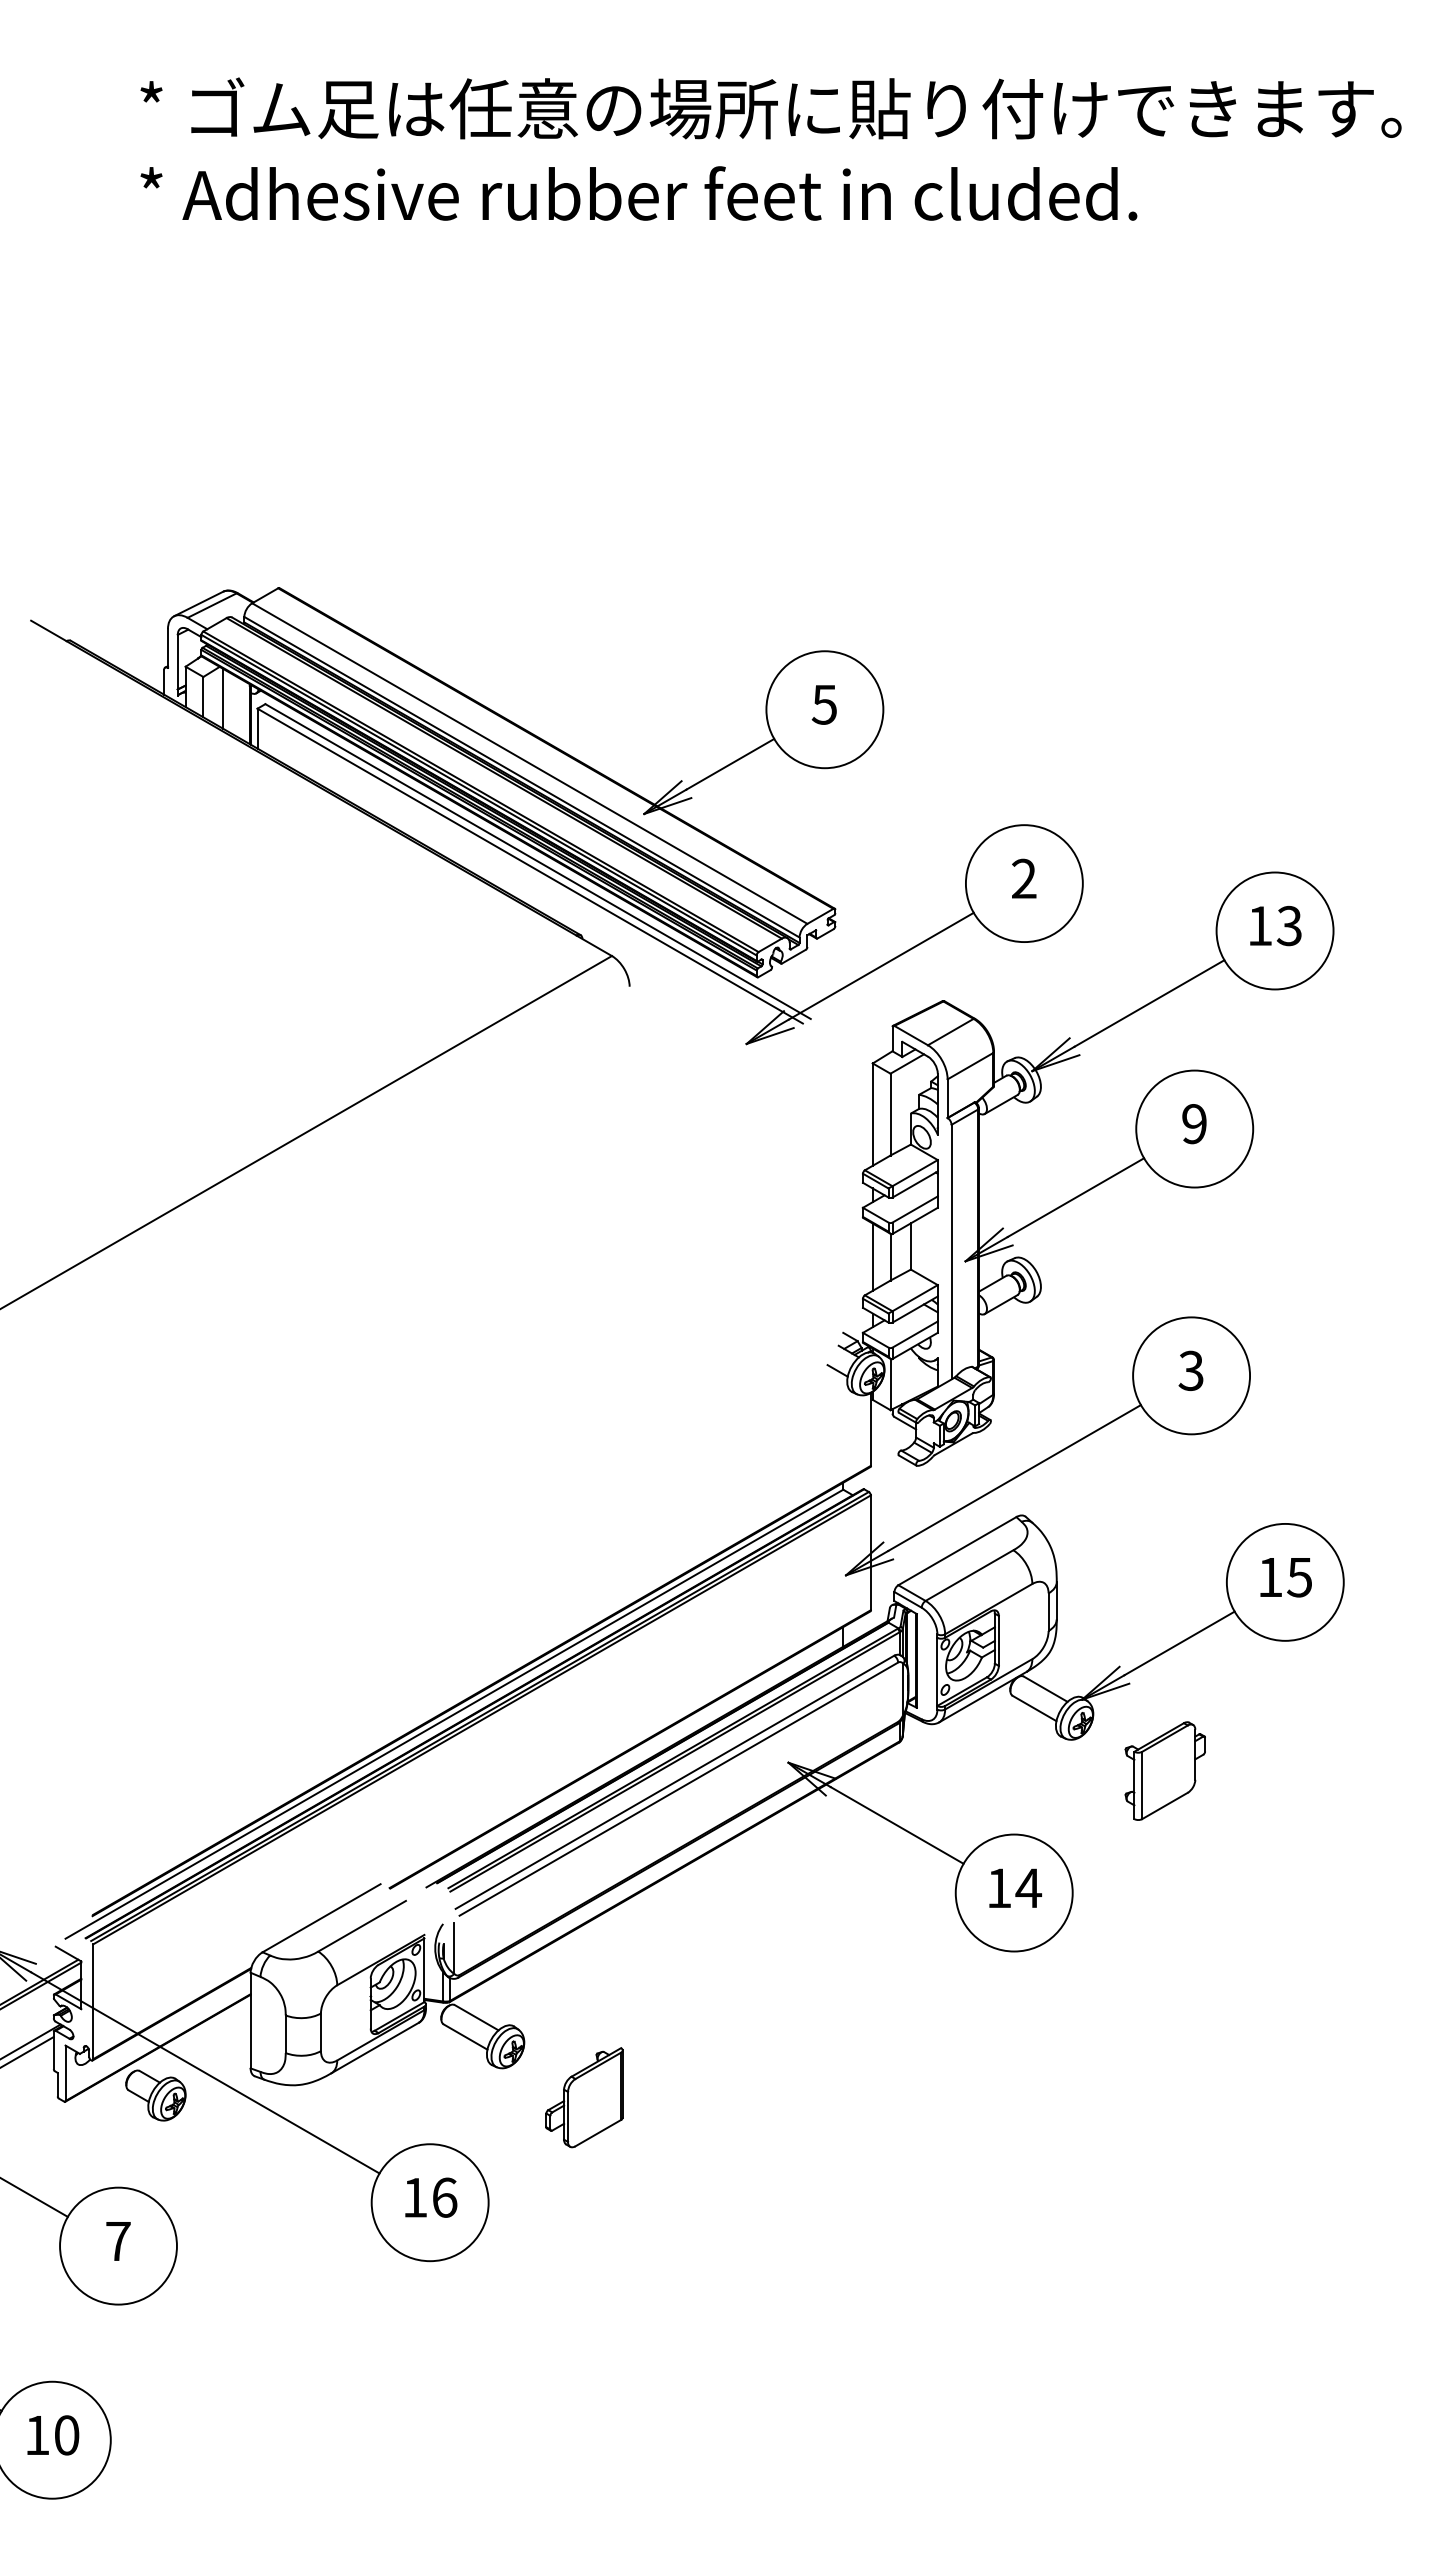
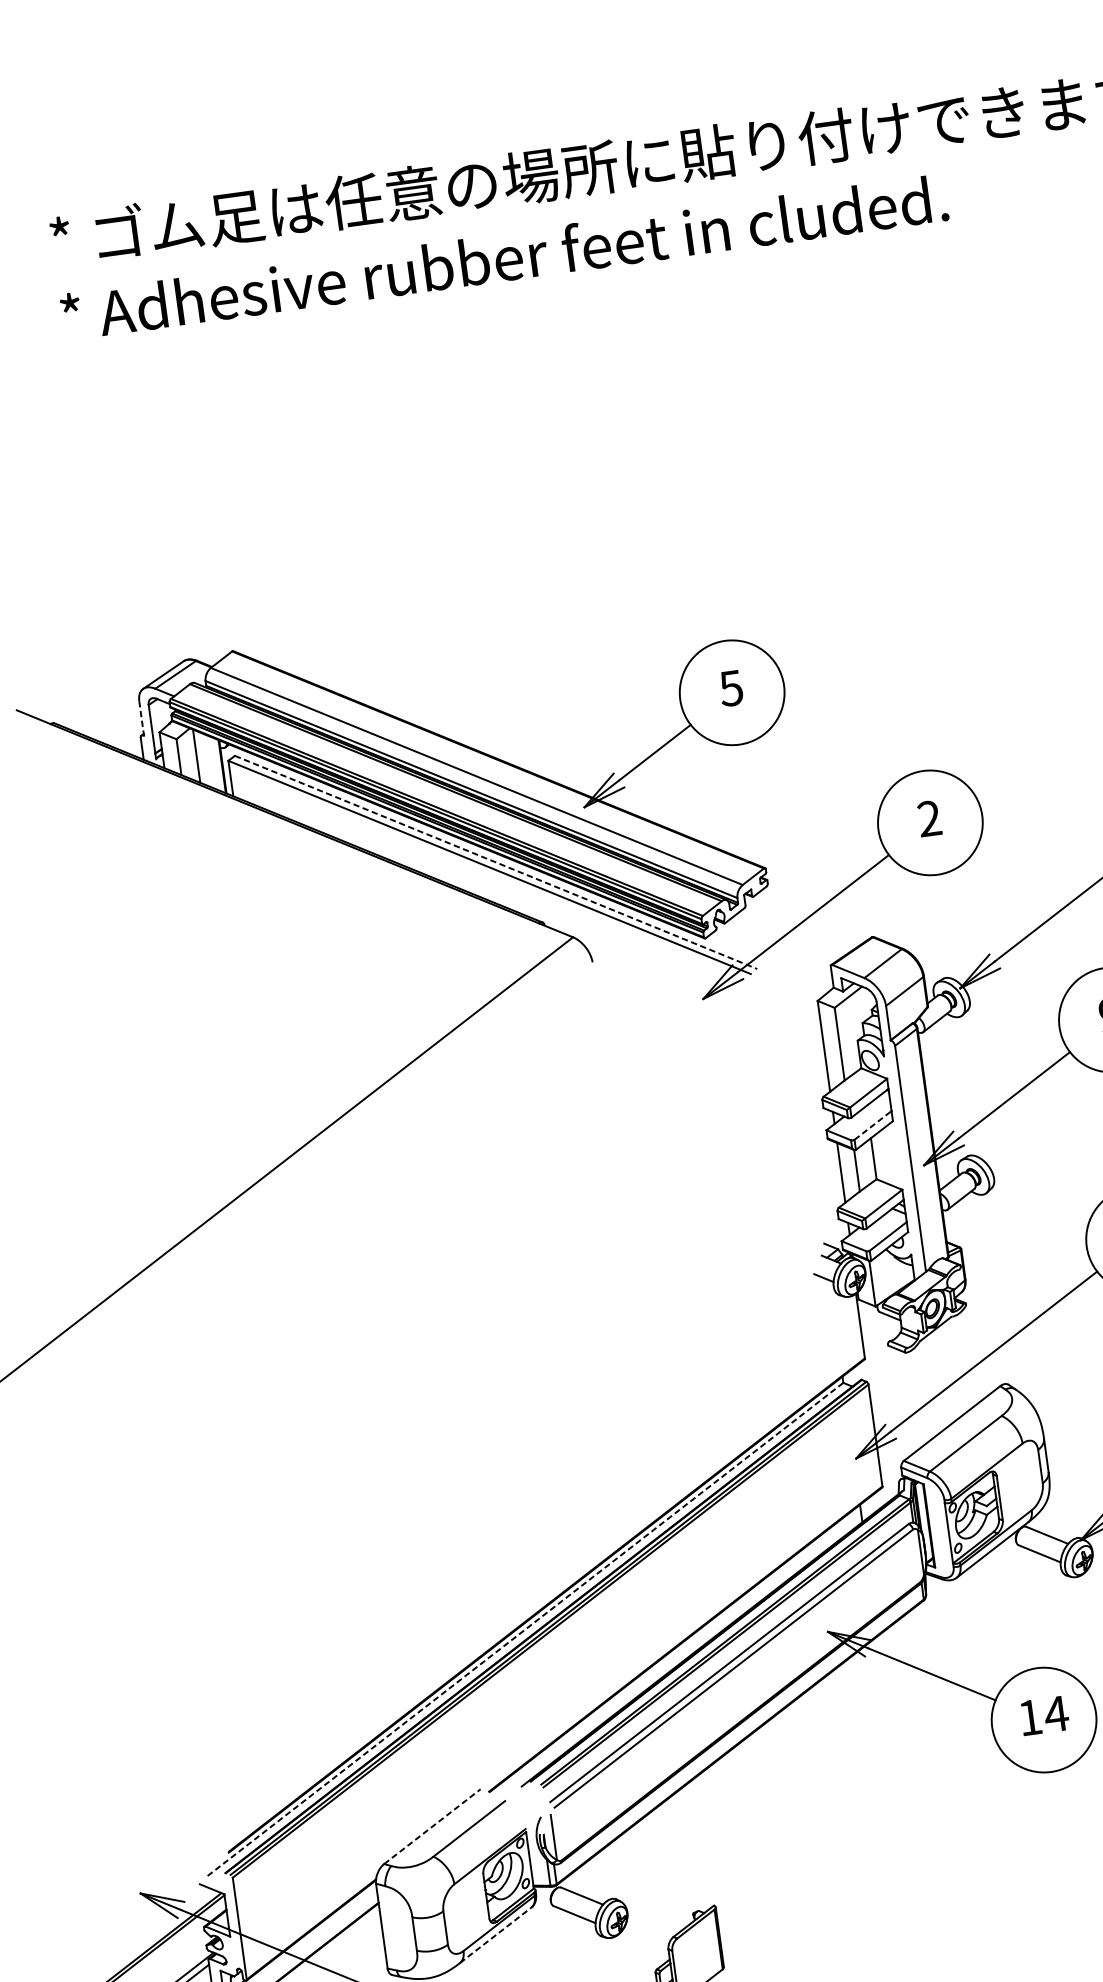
line: (167, 649) -> (141, 719), solid -> dashed
line: (538, 861) -> (496, 862), solid -> dashed
line: (915, 1209) -> (873, 1125), solid -> dashed
line: (454, 1713) -> (525, 1628), solid -> dashed
line: (322, 1917) -> (433, 1825), solid -> dashed
line: (375, 2047) -> (495, 1934), solid -> dashed

